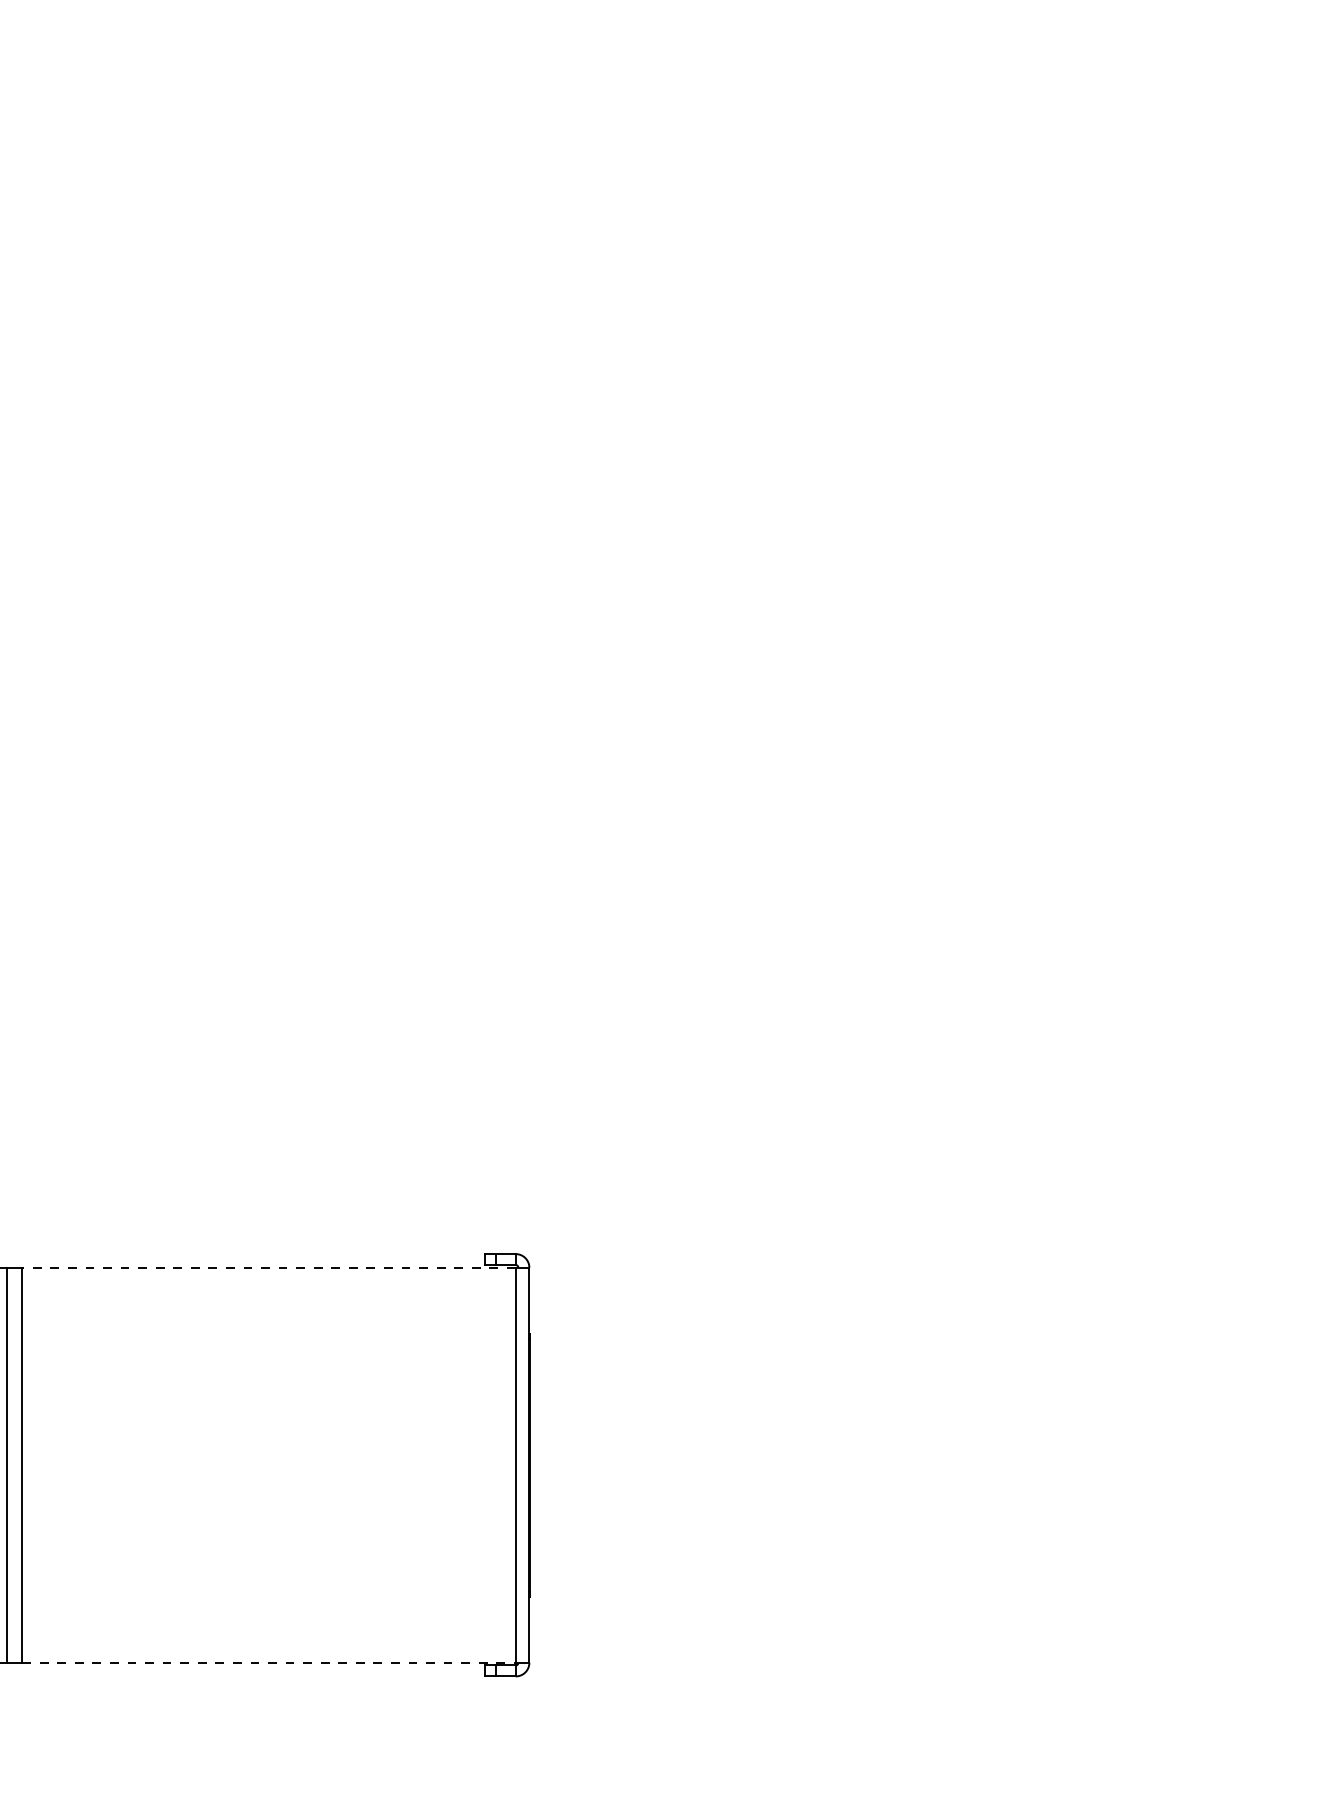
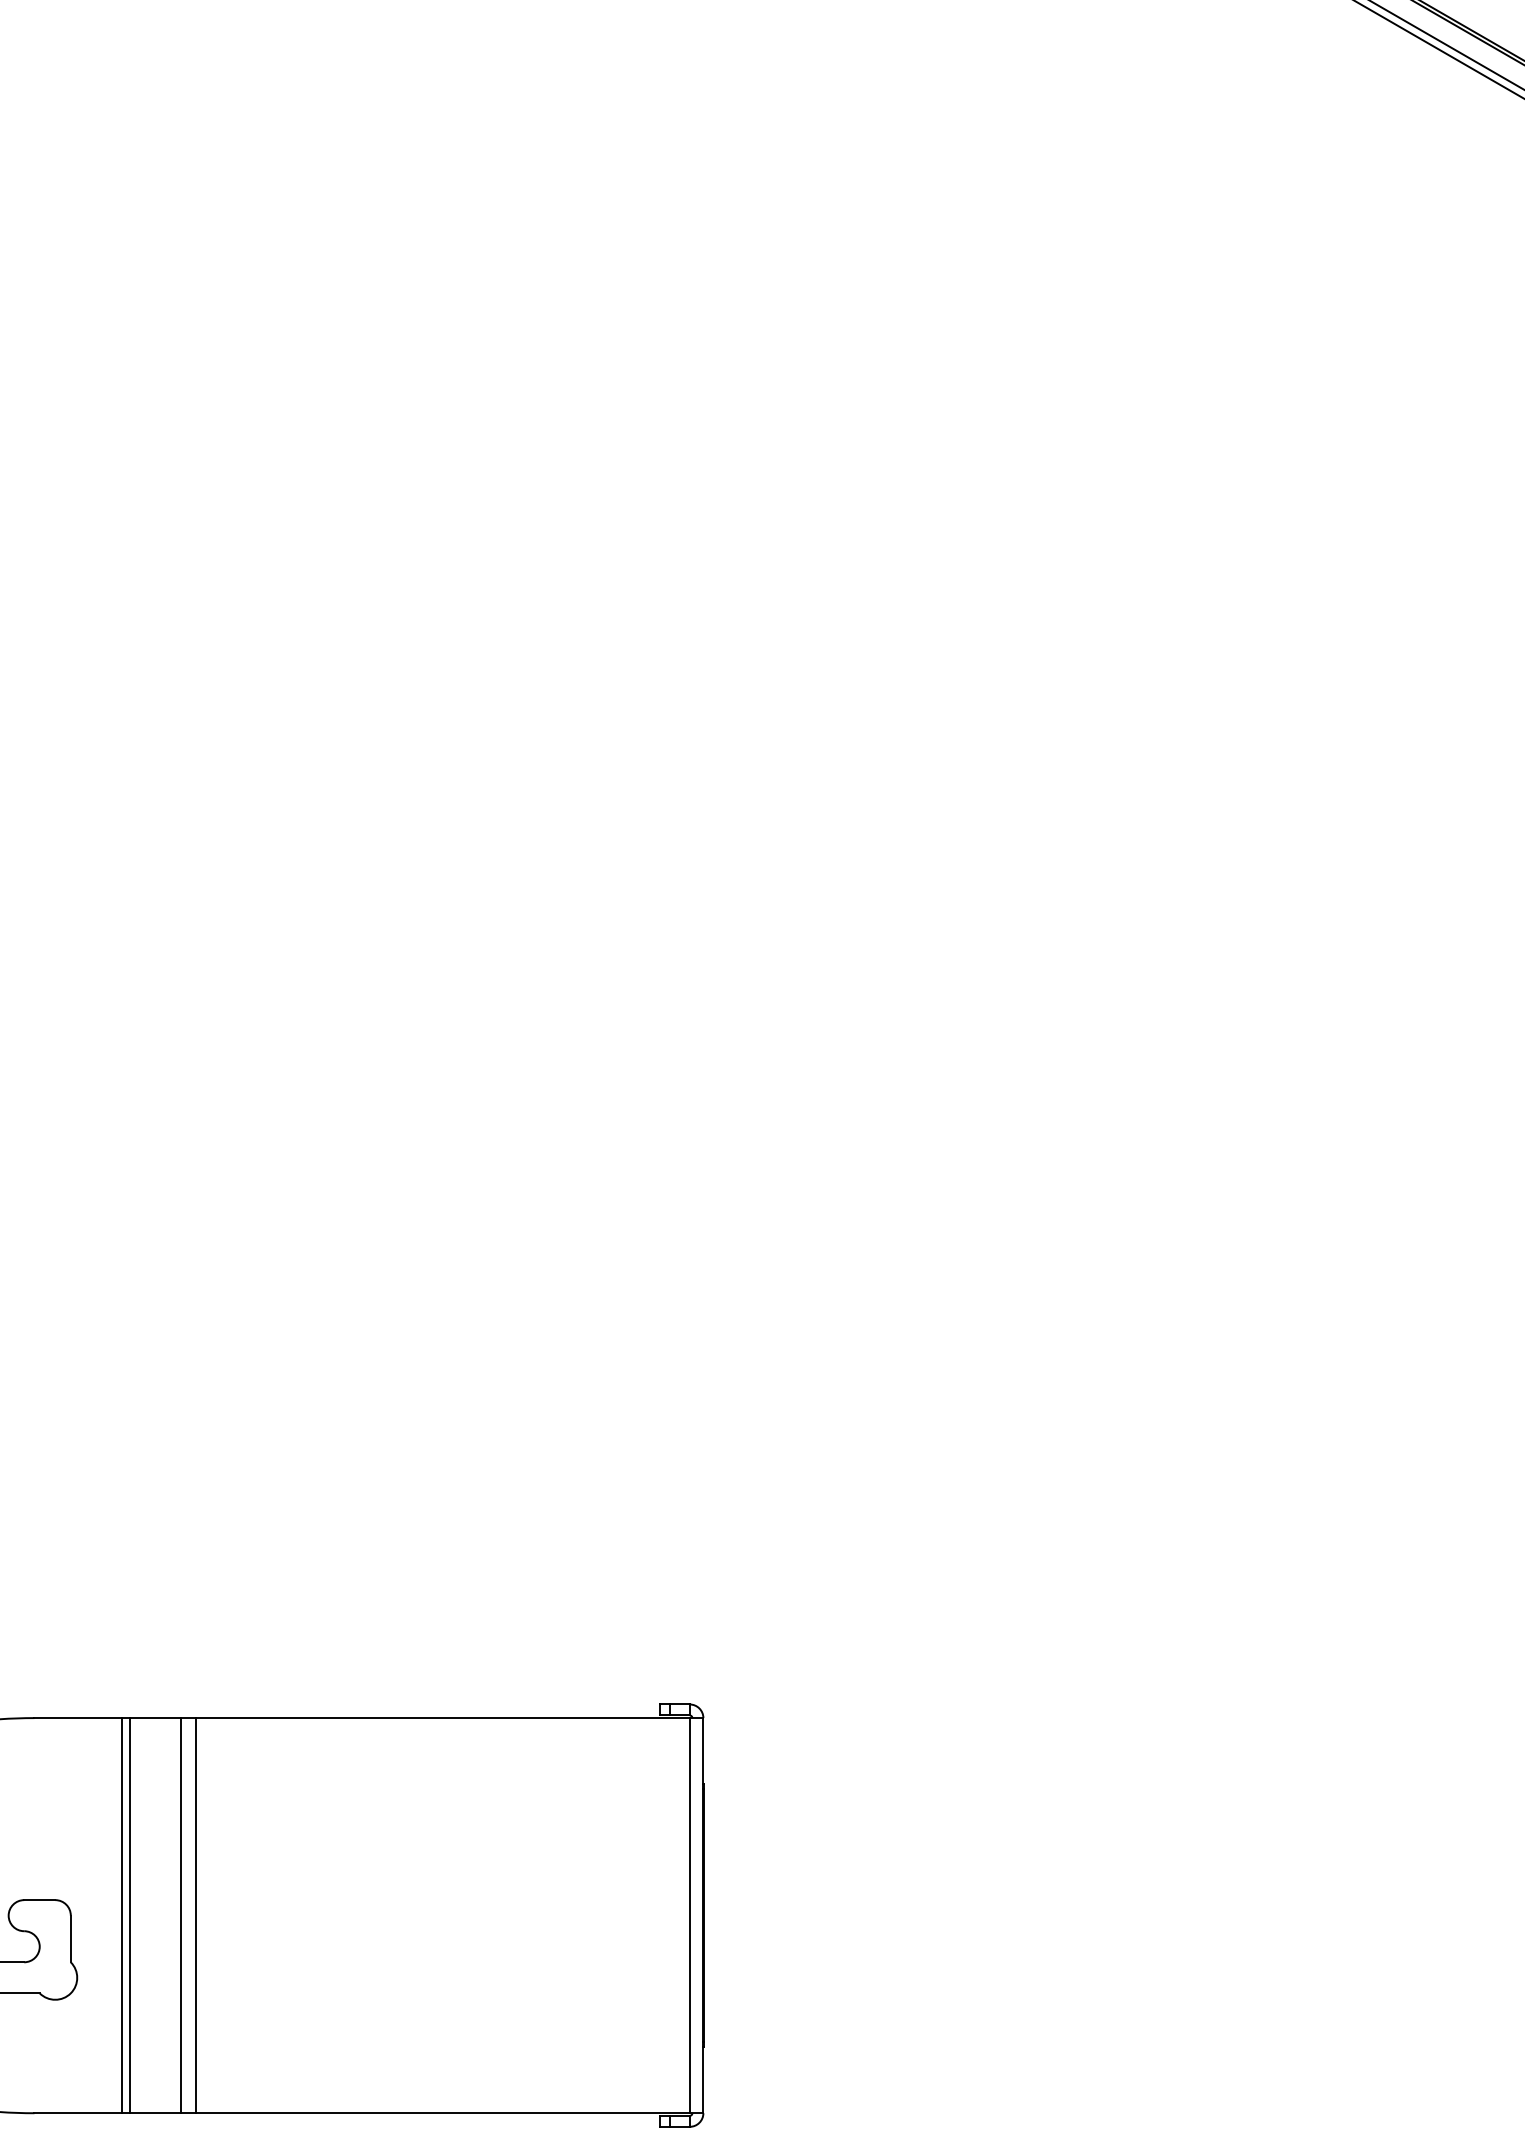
line: (269, 1268) -> (443, 1718), dashed -> solid
line: (269, 1663) -> (443, 2113), dashed -> solid

